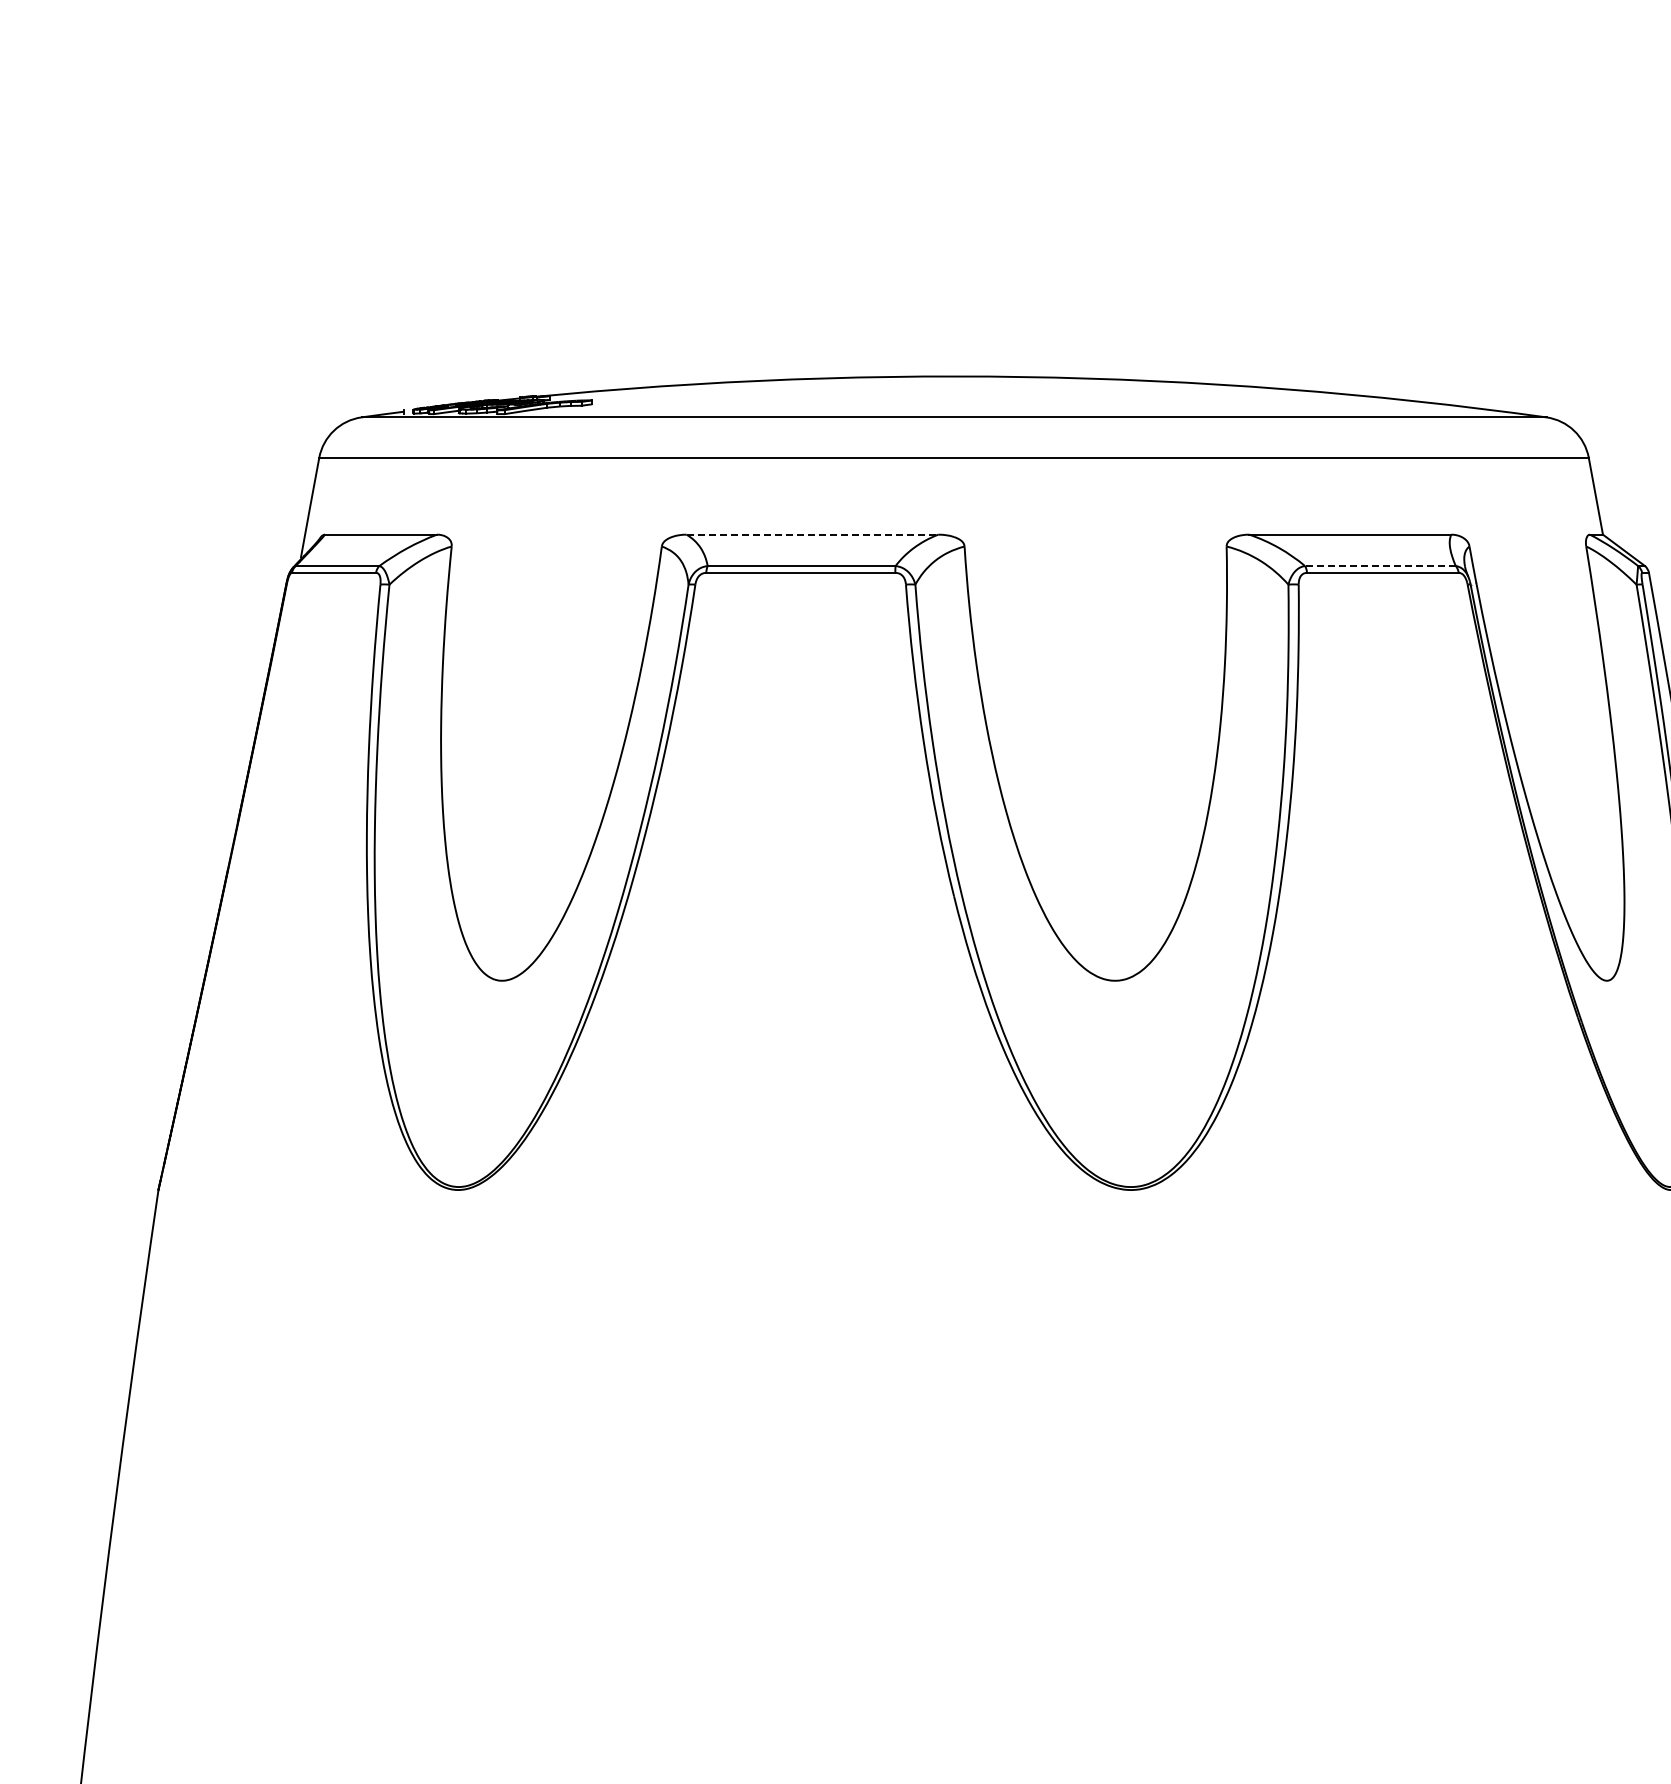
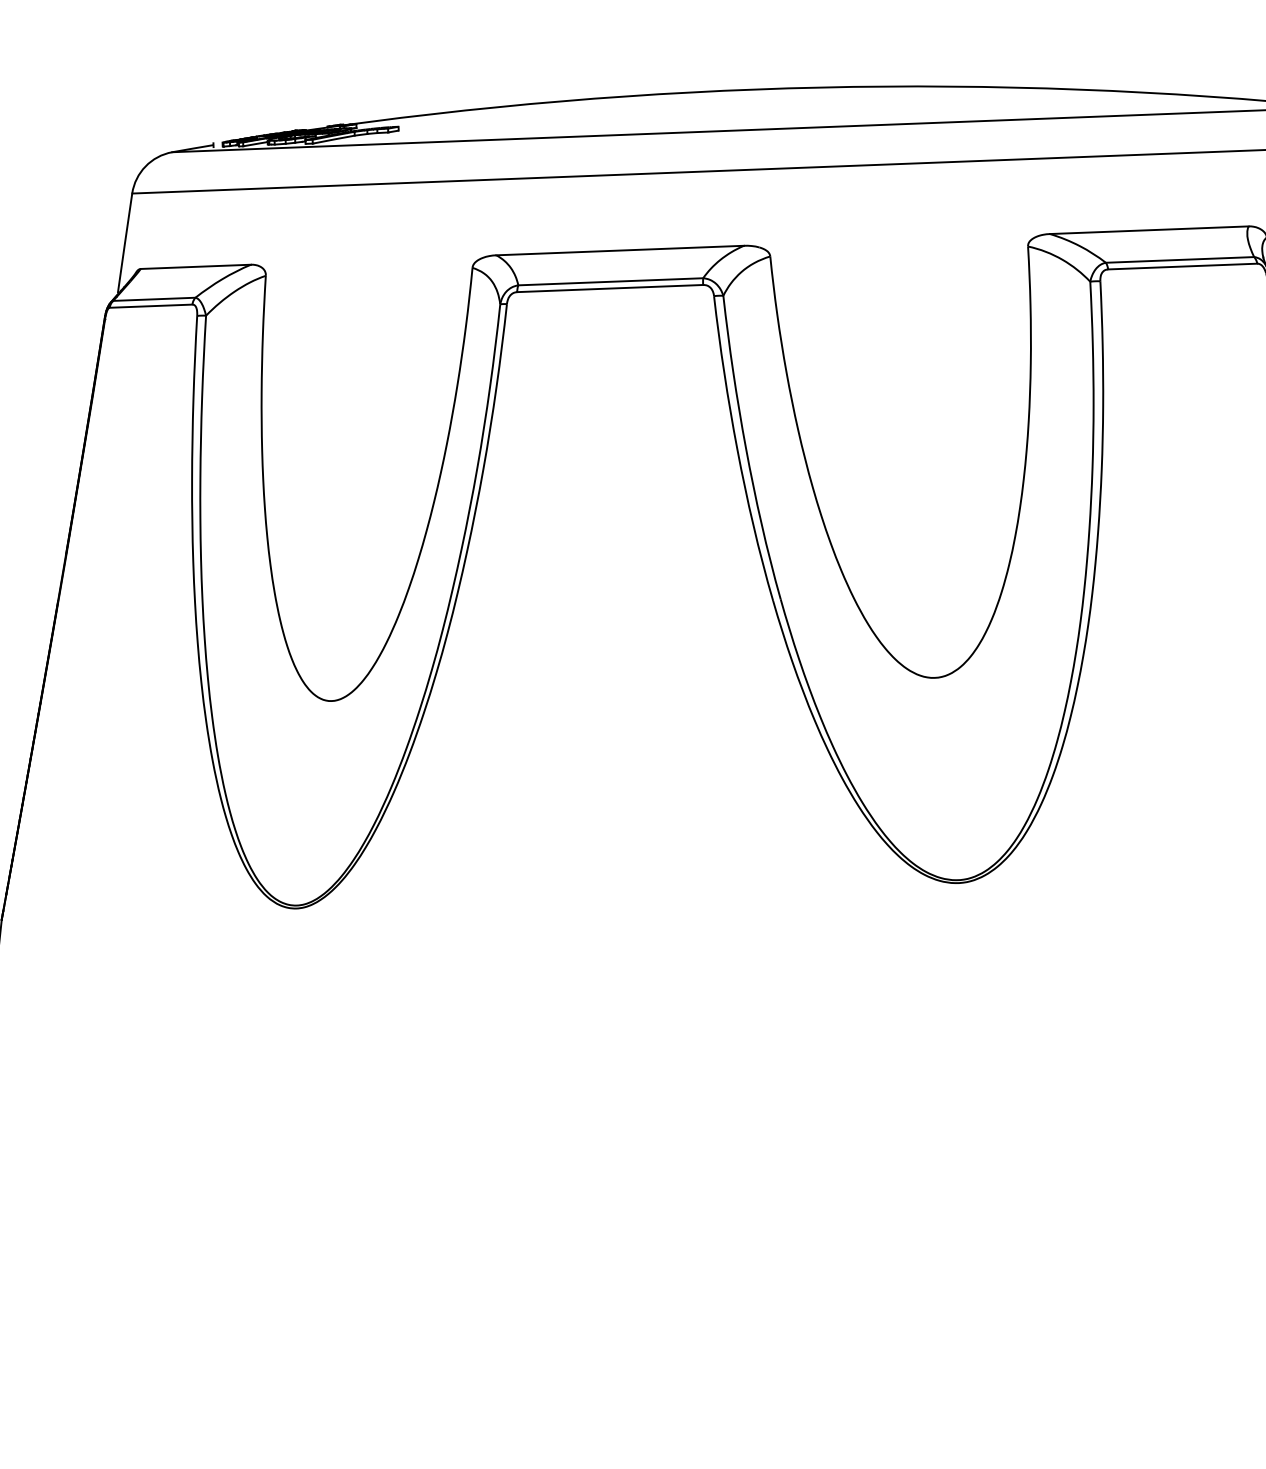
line: (812, 534) -> (620, 250), dashed -> solid
line: (1379, 566) -> (1179, 260), dashed -> solid

